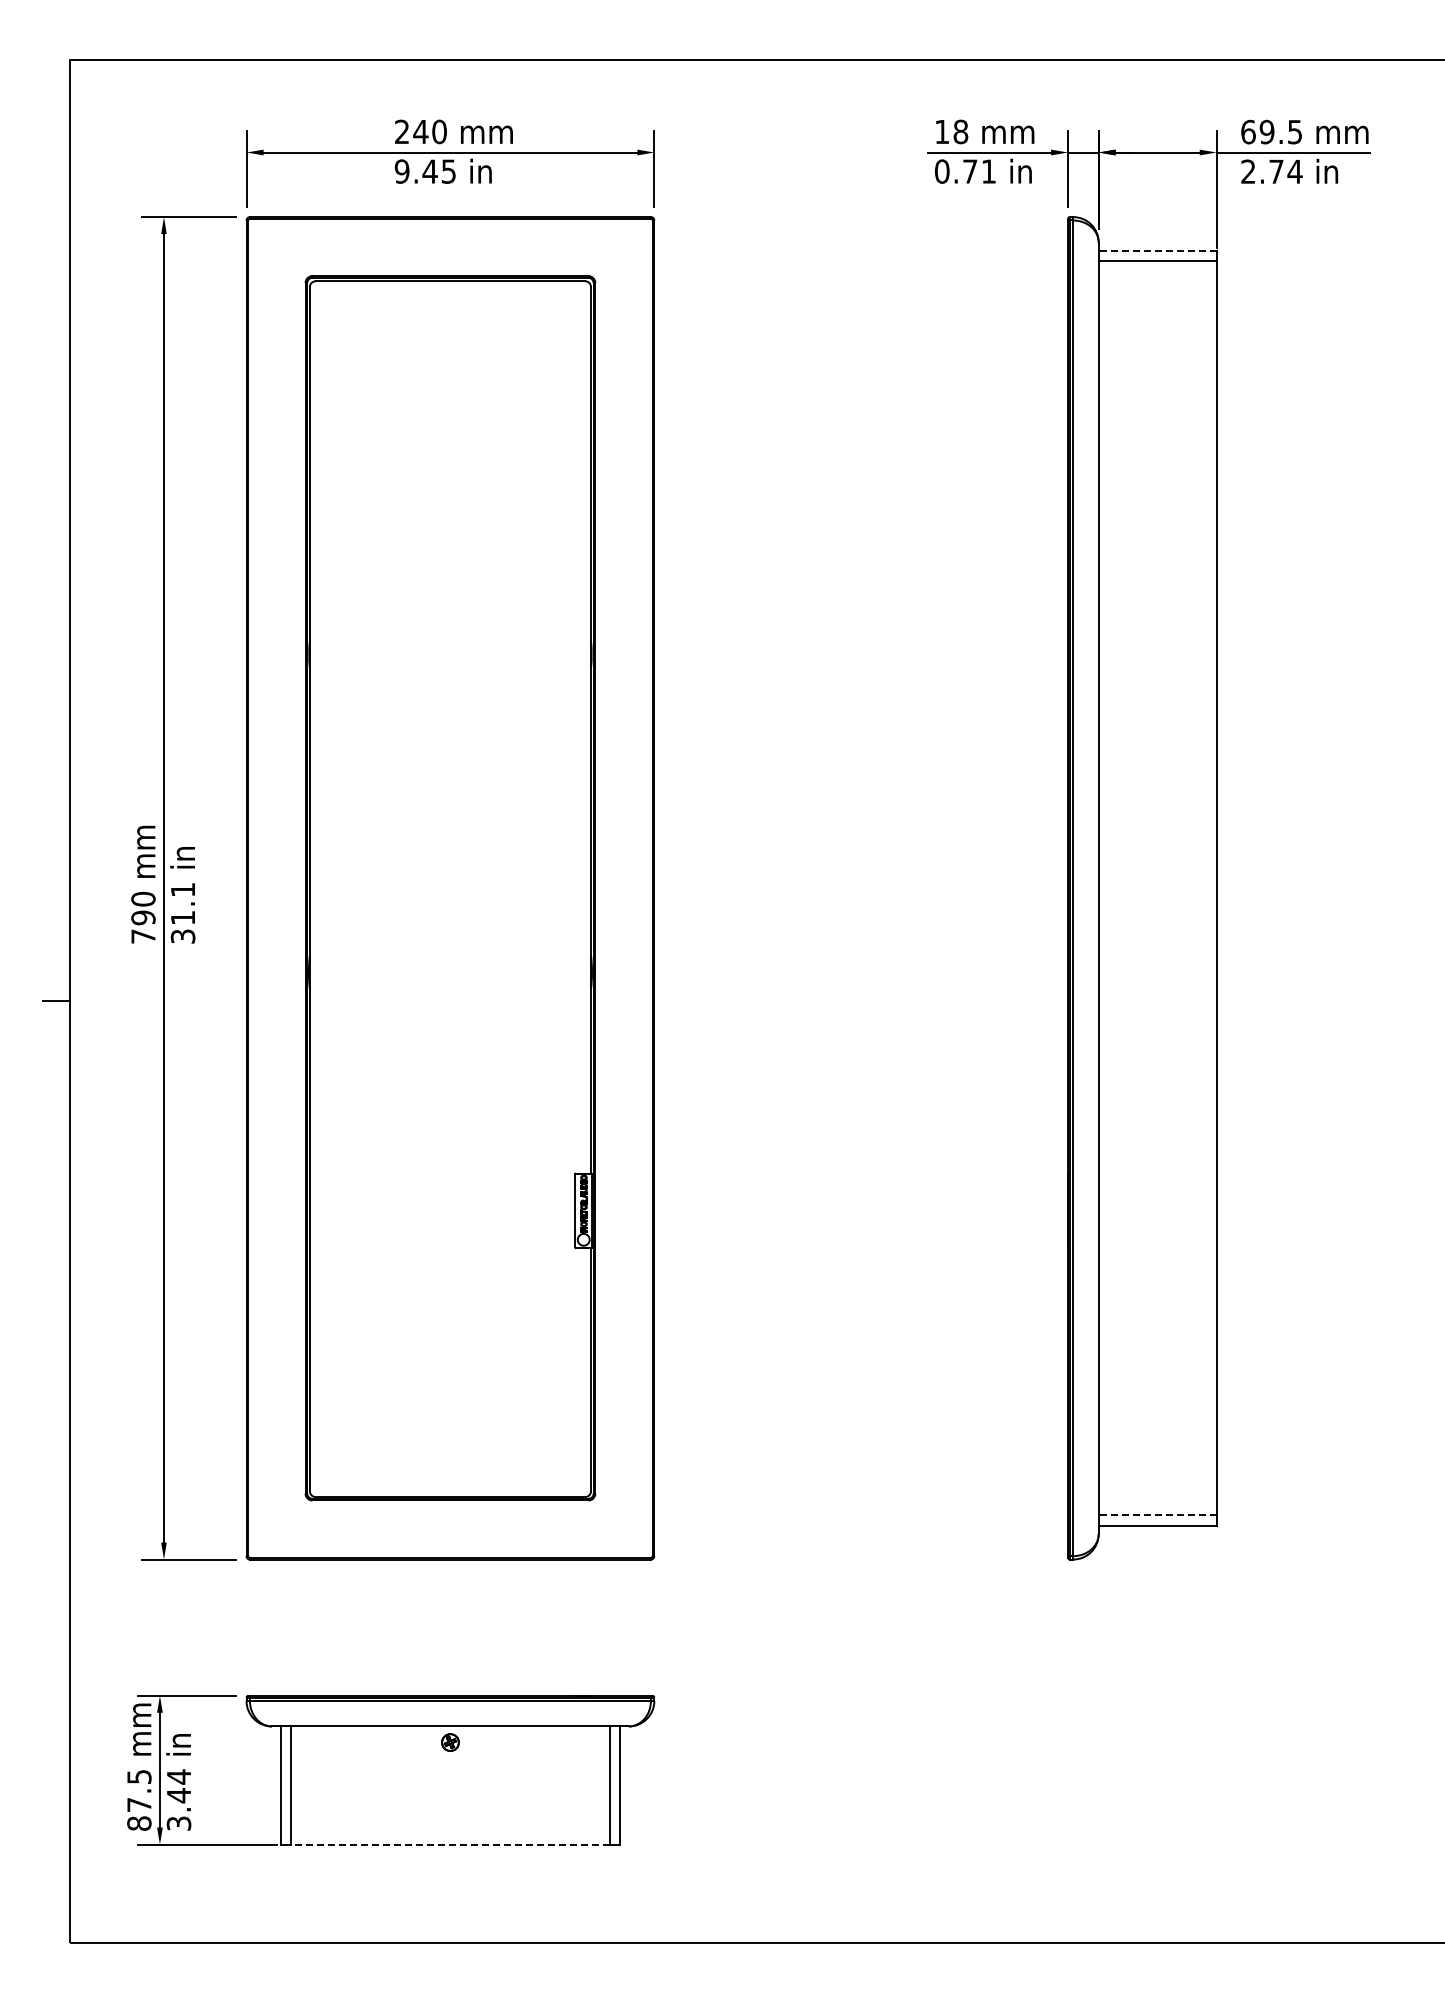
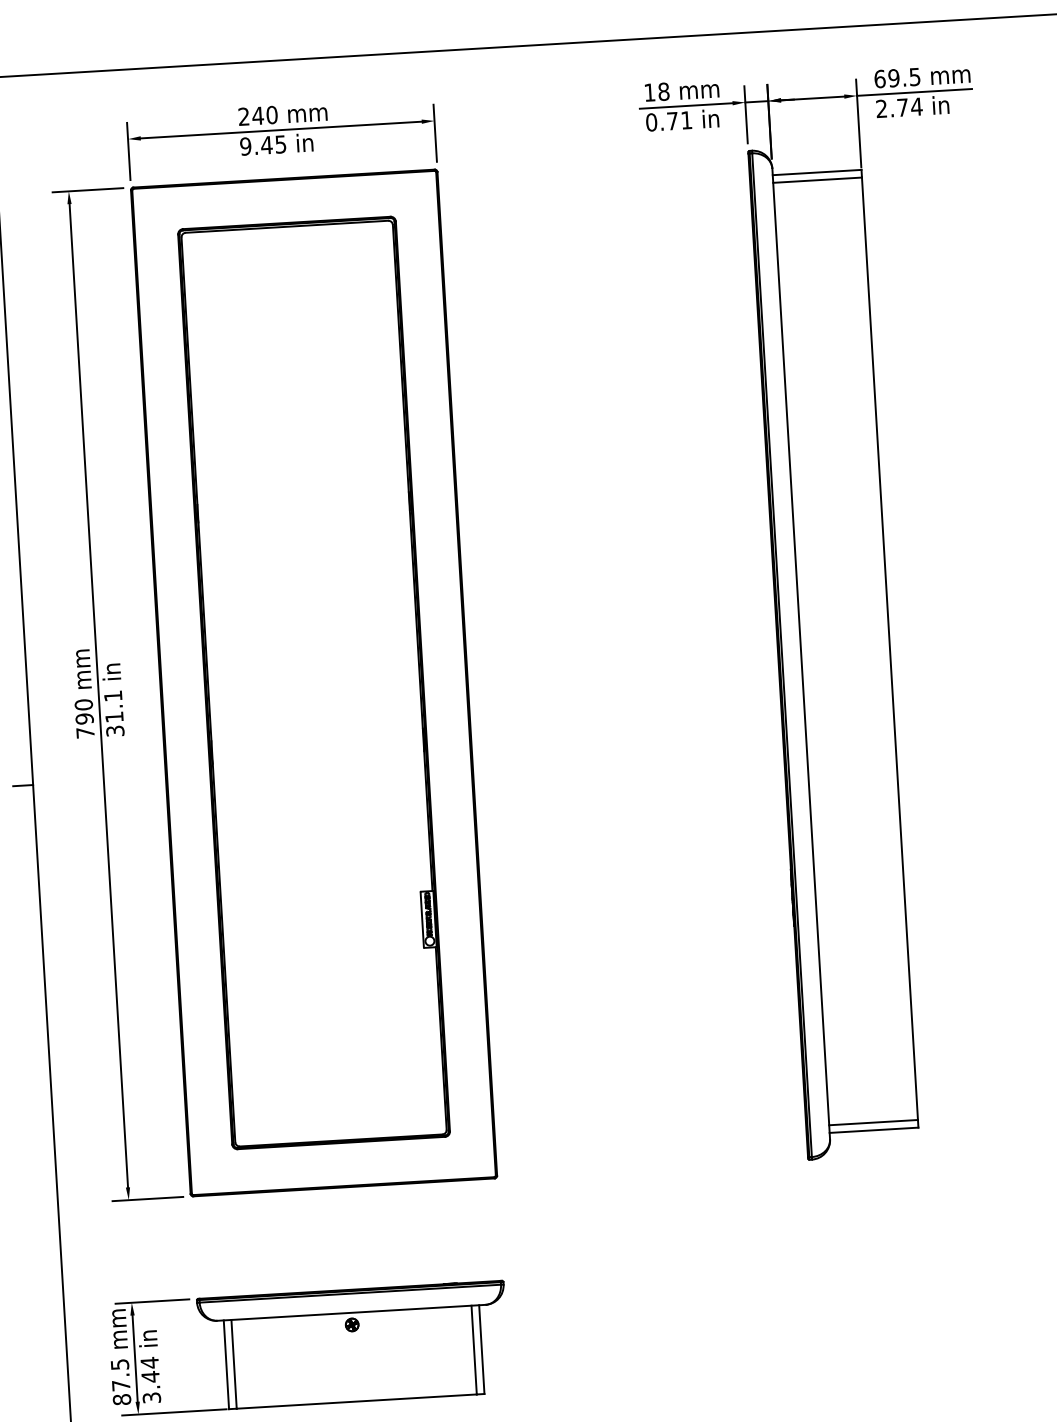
line: (1157, 251) -> (816, 172), dashed -> solid
line: (1157, 1515) -> (873, 1122), dashed -> solid
line: (450, 1844) -> (356, 1401), dashed -> solid

